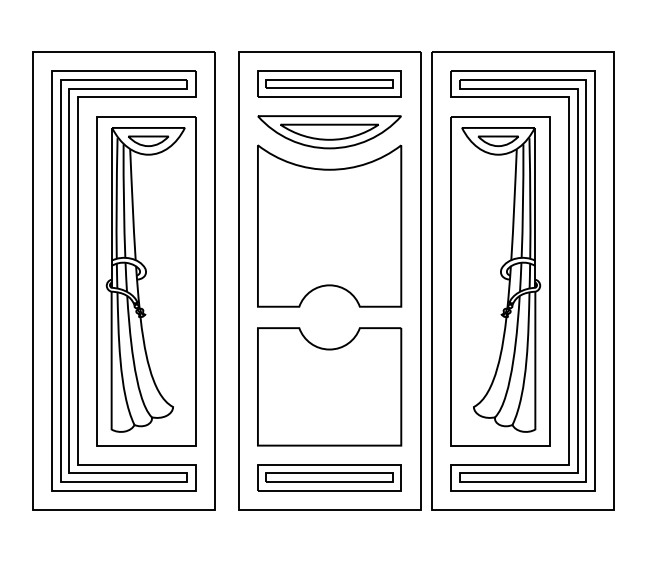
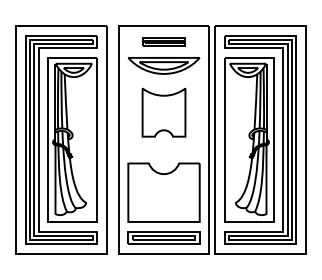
part: (328, 83) -> (163, 41), size x0.6
part: (328, 225) -> (163, 112), size x0.6

